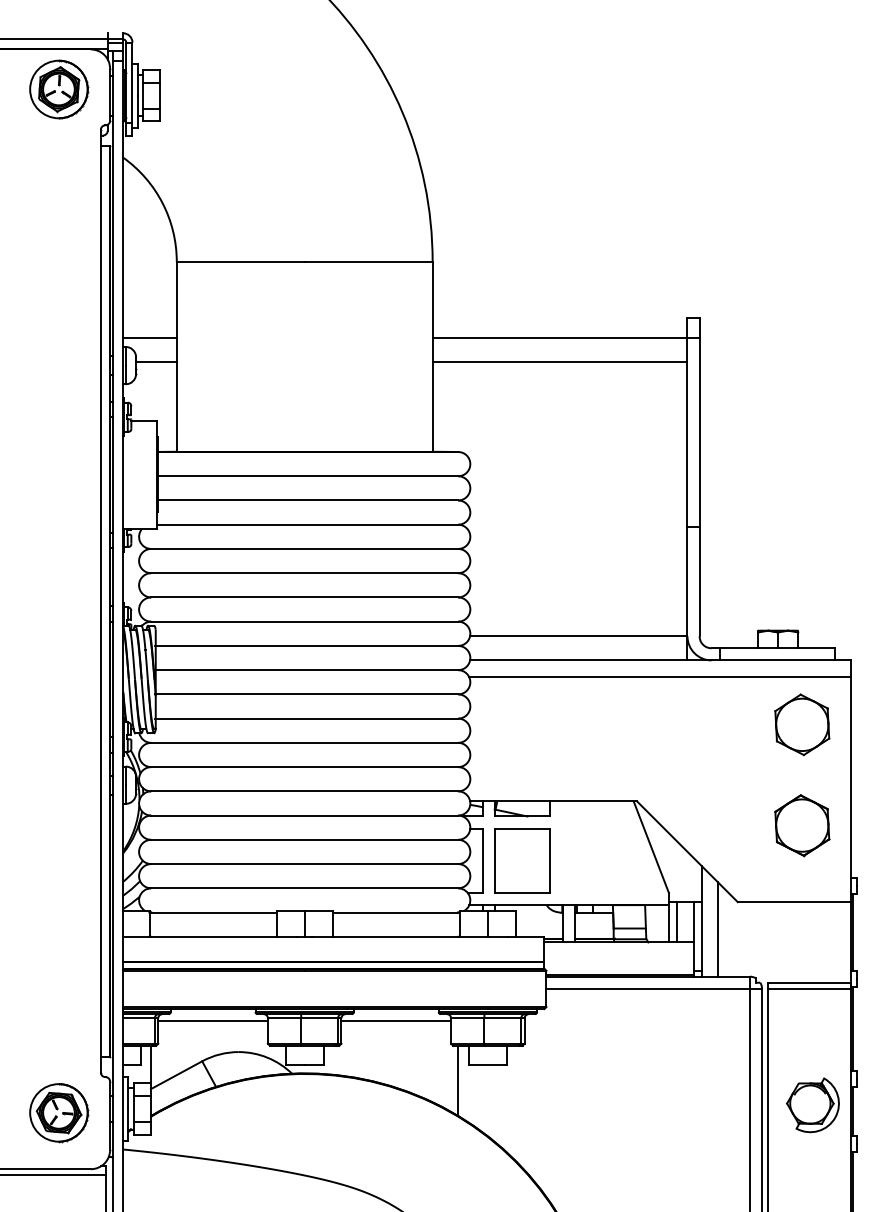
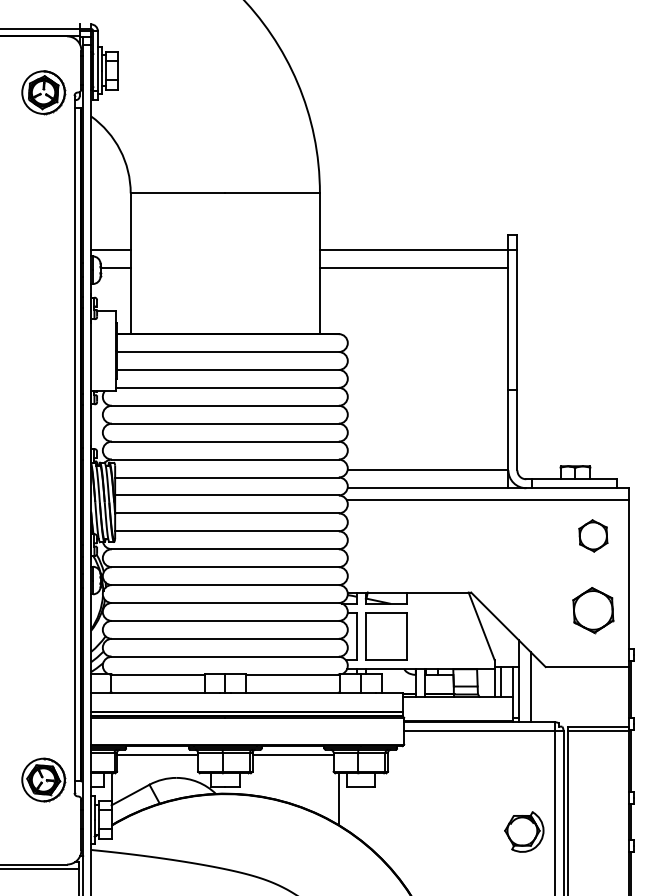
part: (59, 89) -> (43, 92), moved
part: (802, 724) -> (593, 535), size x0.7
part: (812, 1105) -> (523, 832), moved
part: (59, 1113) -> (43, 780), moved

